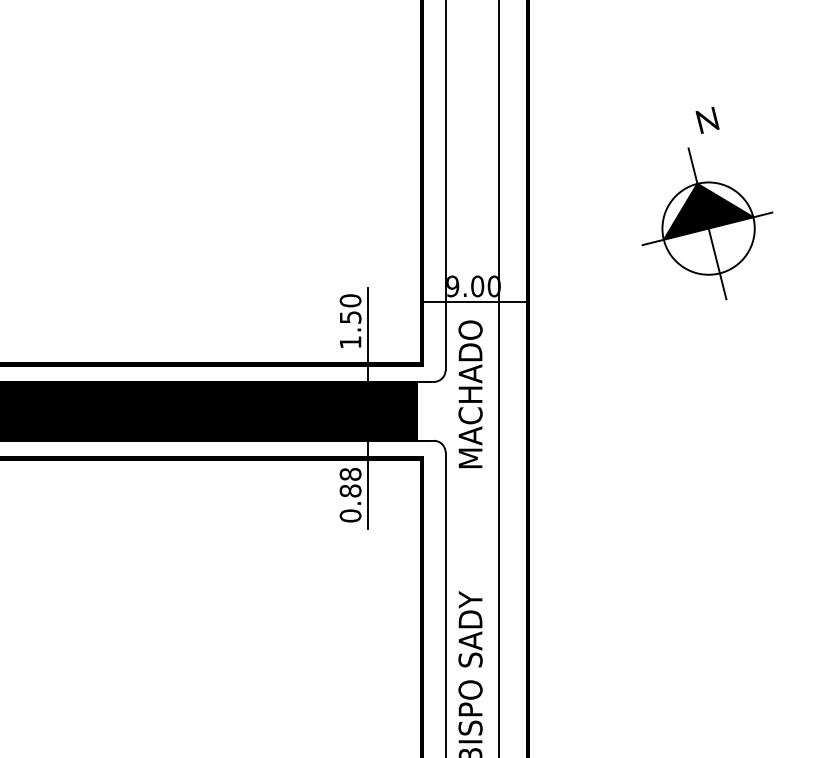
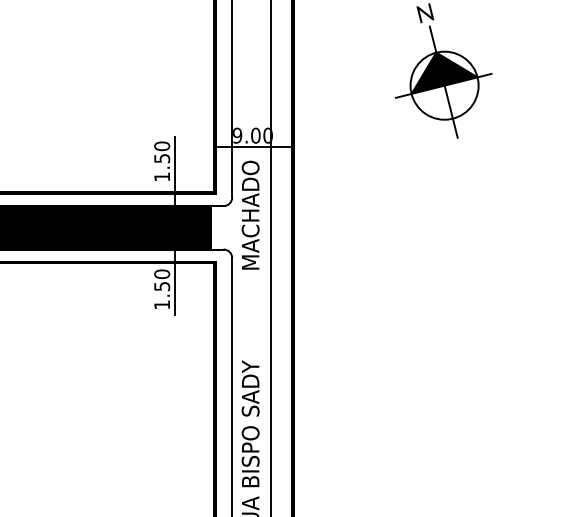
part: (707, 223) -> (443, 81), moved
text: (350, 494) -> (162, 289), 0.88 -> 1.50

